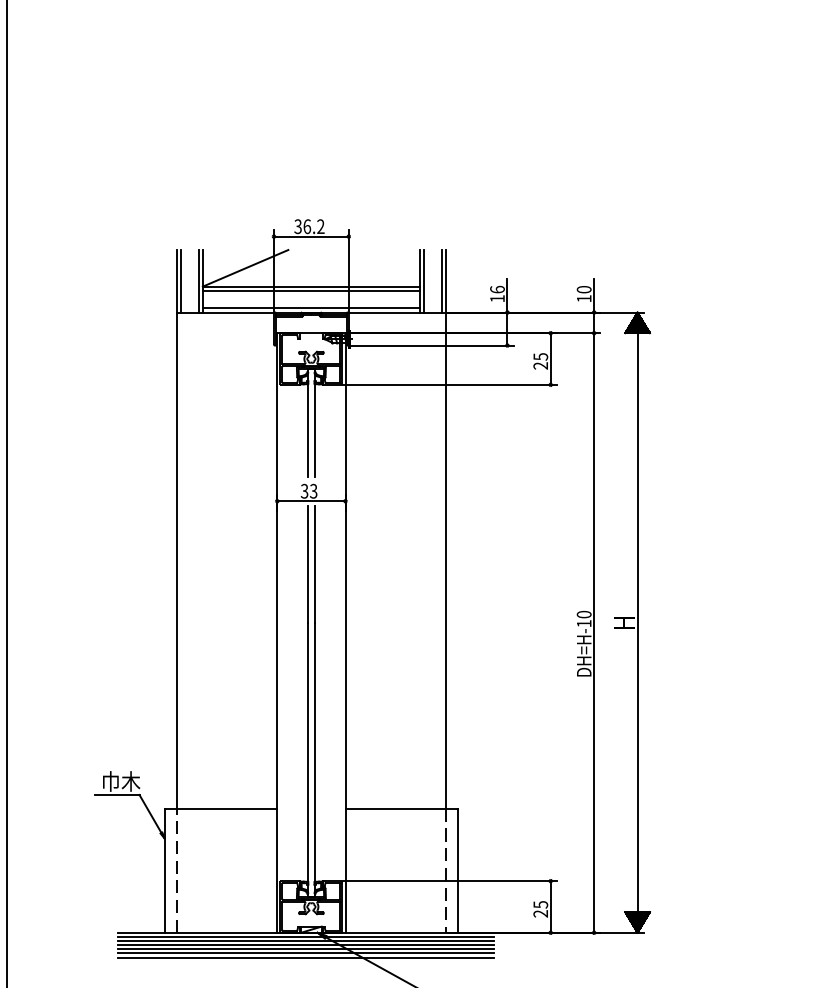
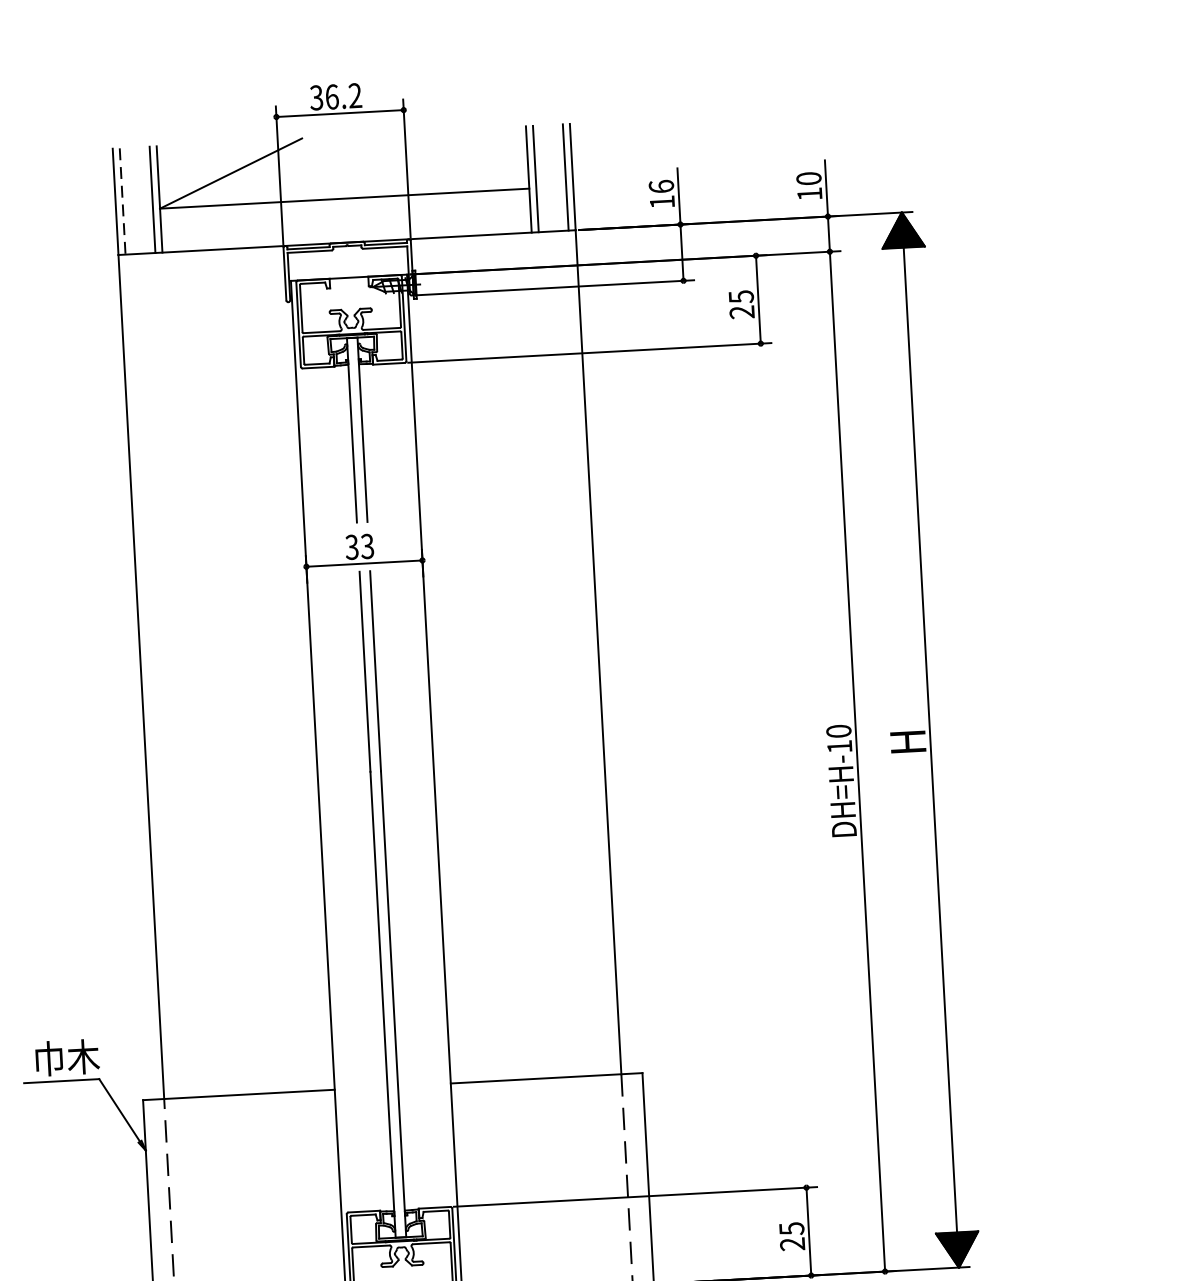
line: (181, 281) -> (123, 201), solid -> dashed
line: (310, 290) -> (343, 205), removed
line: (310, 308) -> (345, 235), removed

